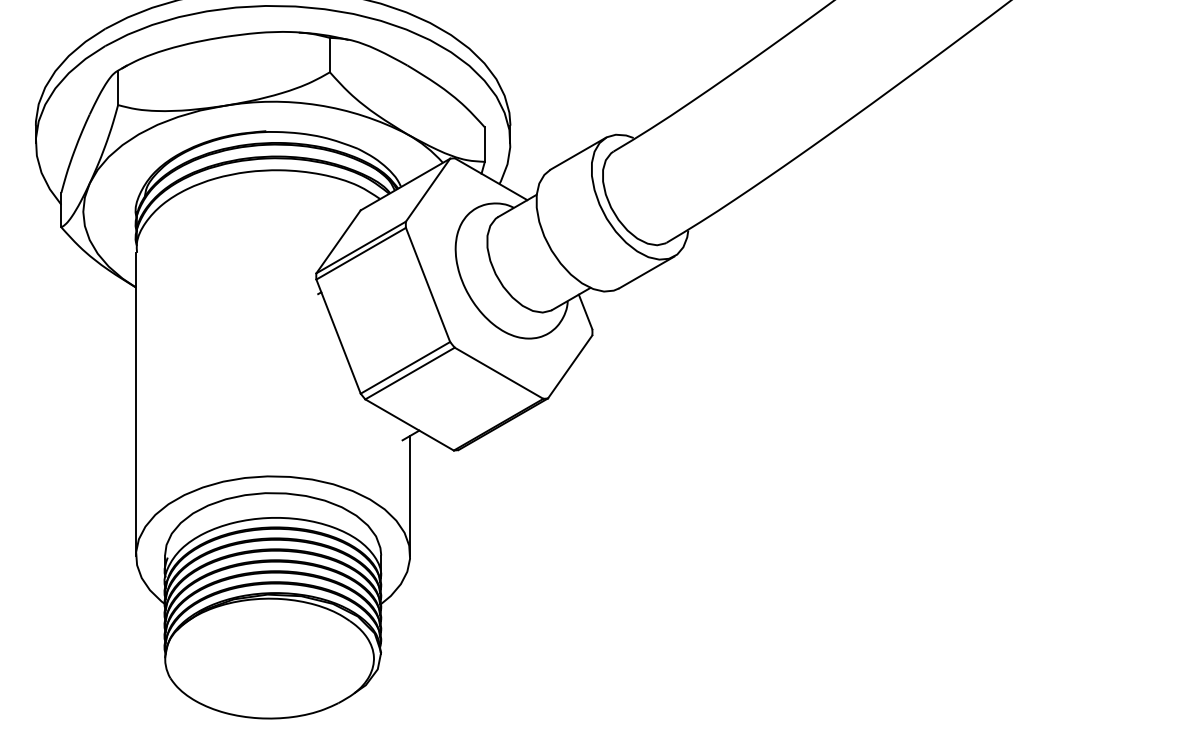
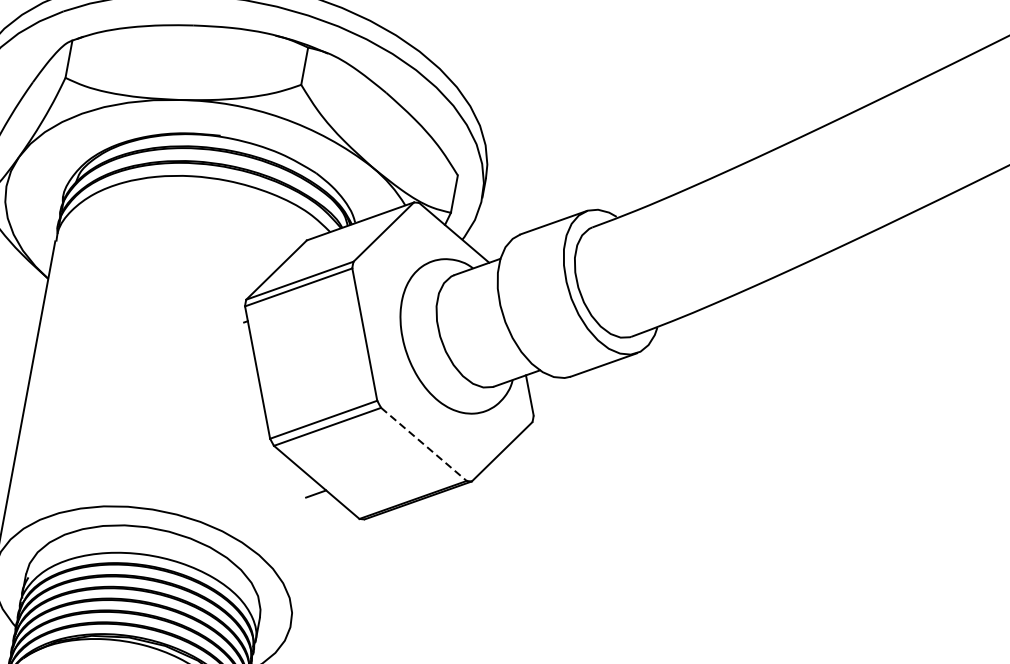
line: (499, 373) -> (424, 444), solid -> dashed
line: (410, 495) -> (303, 558), removed

